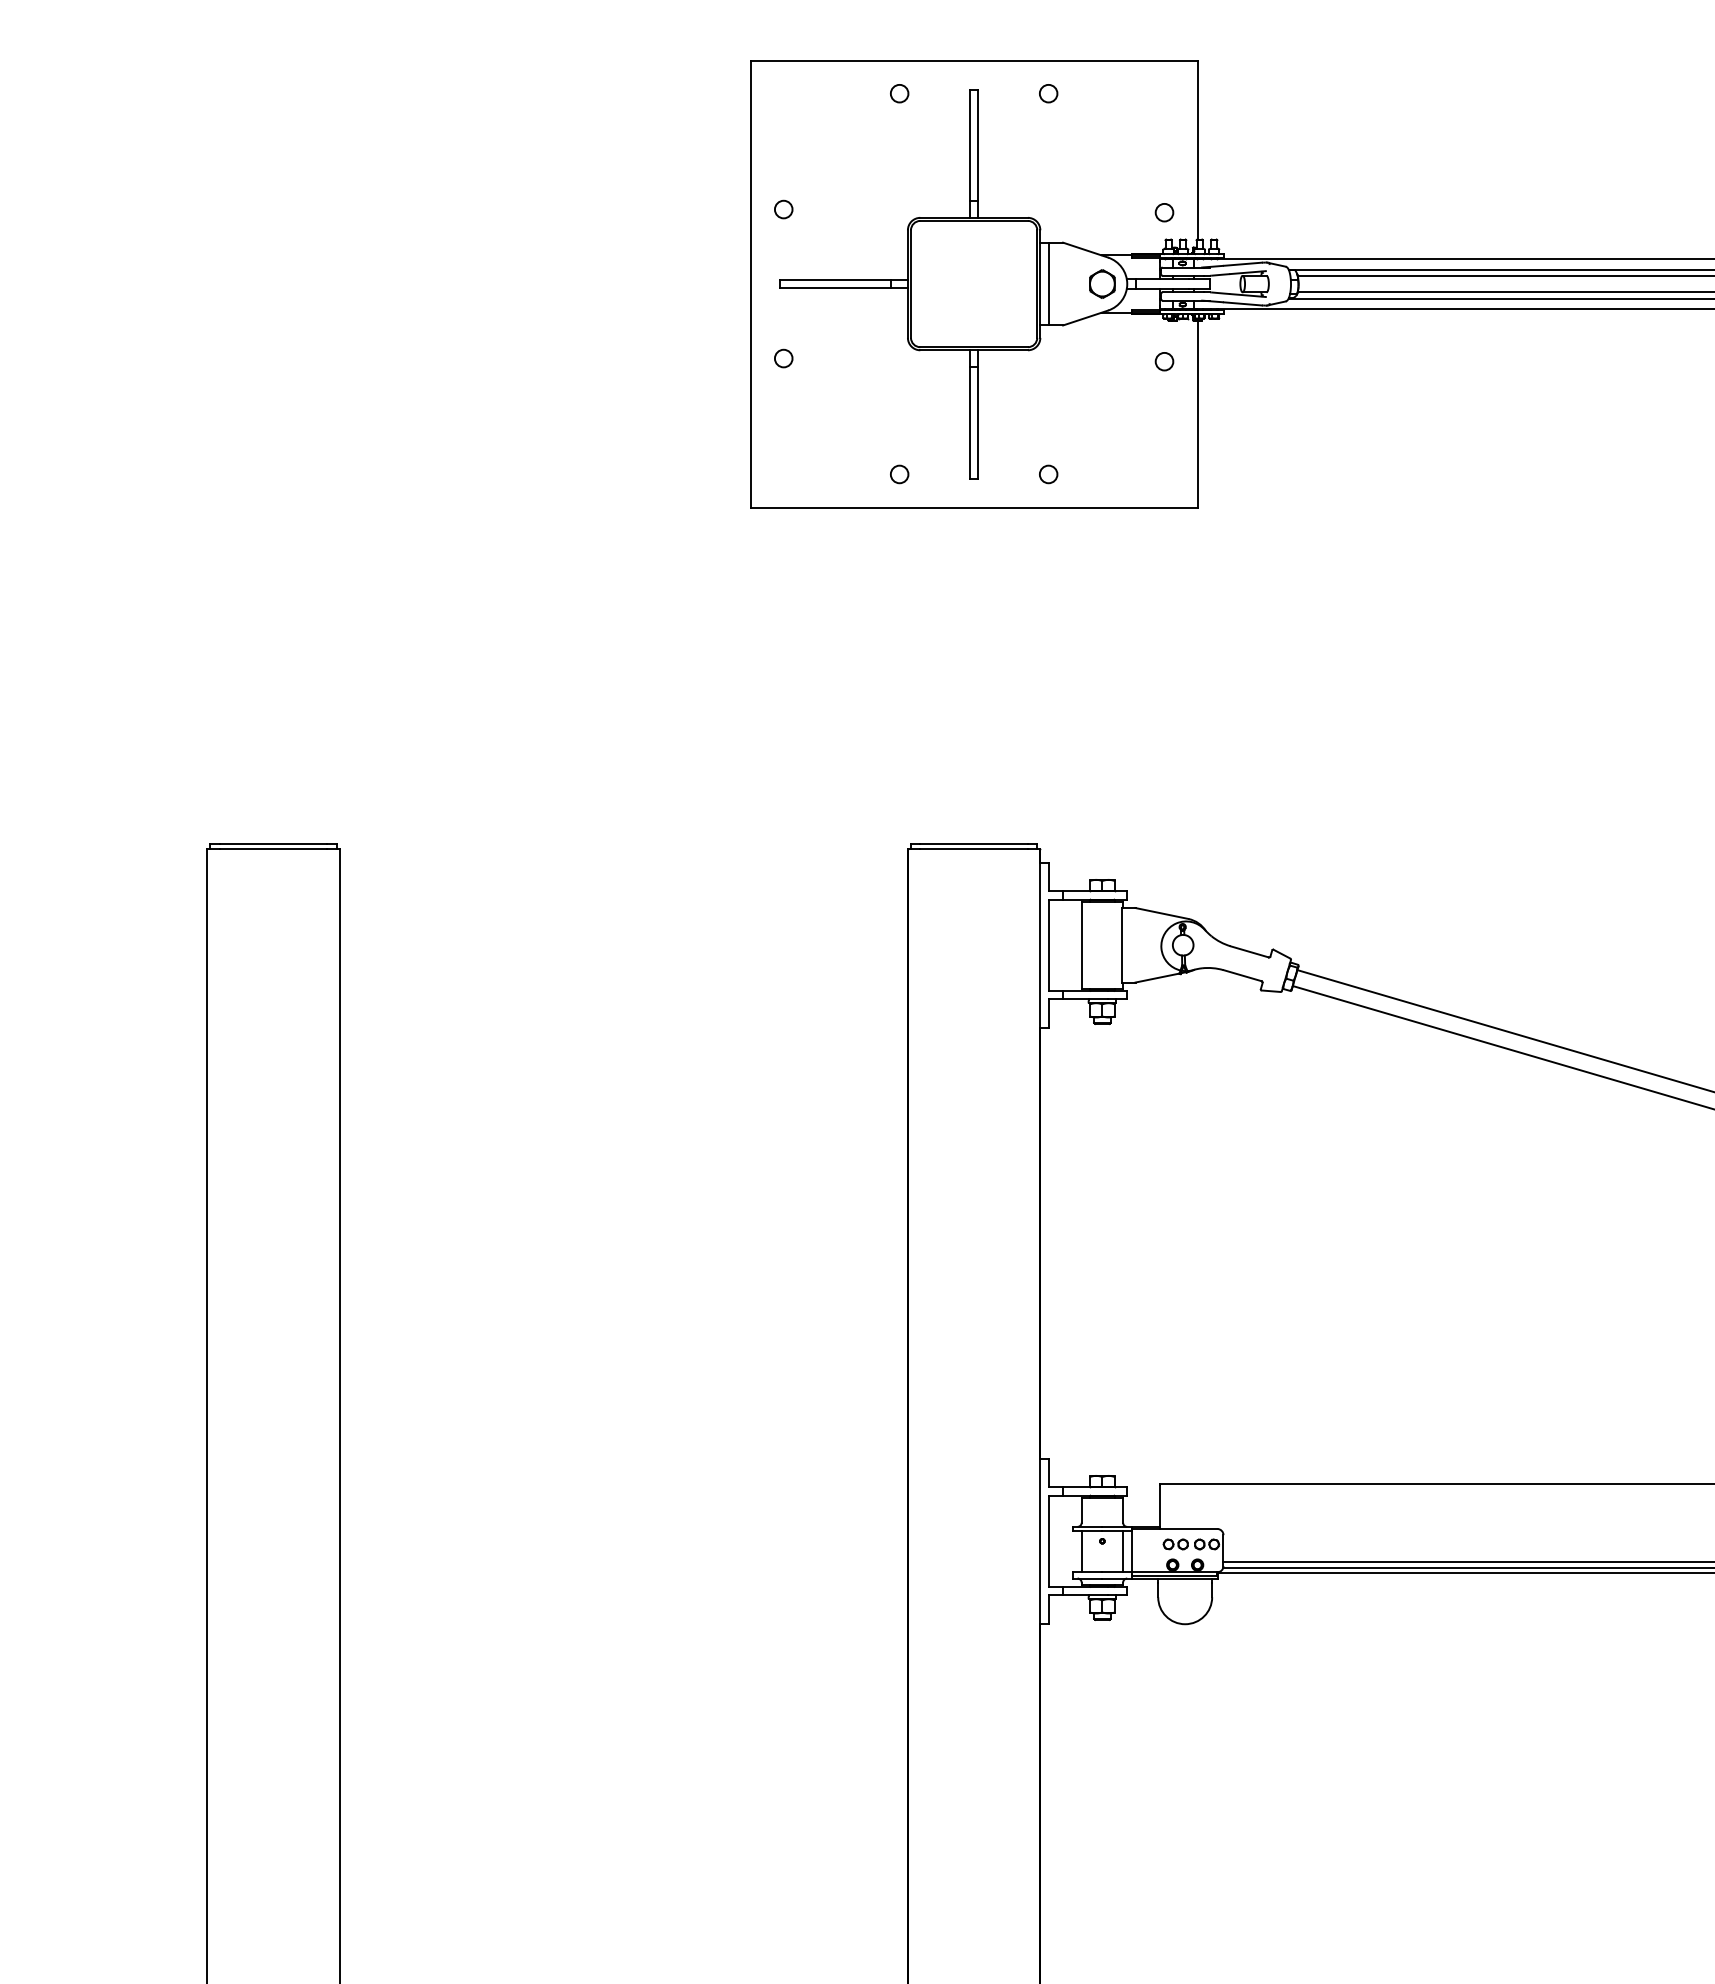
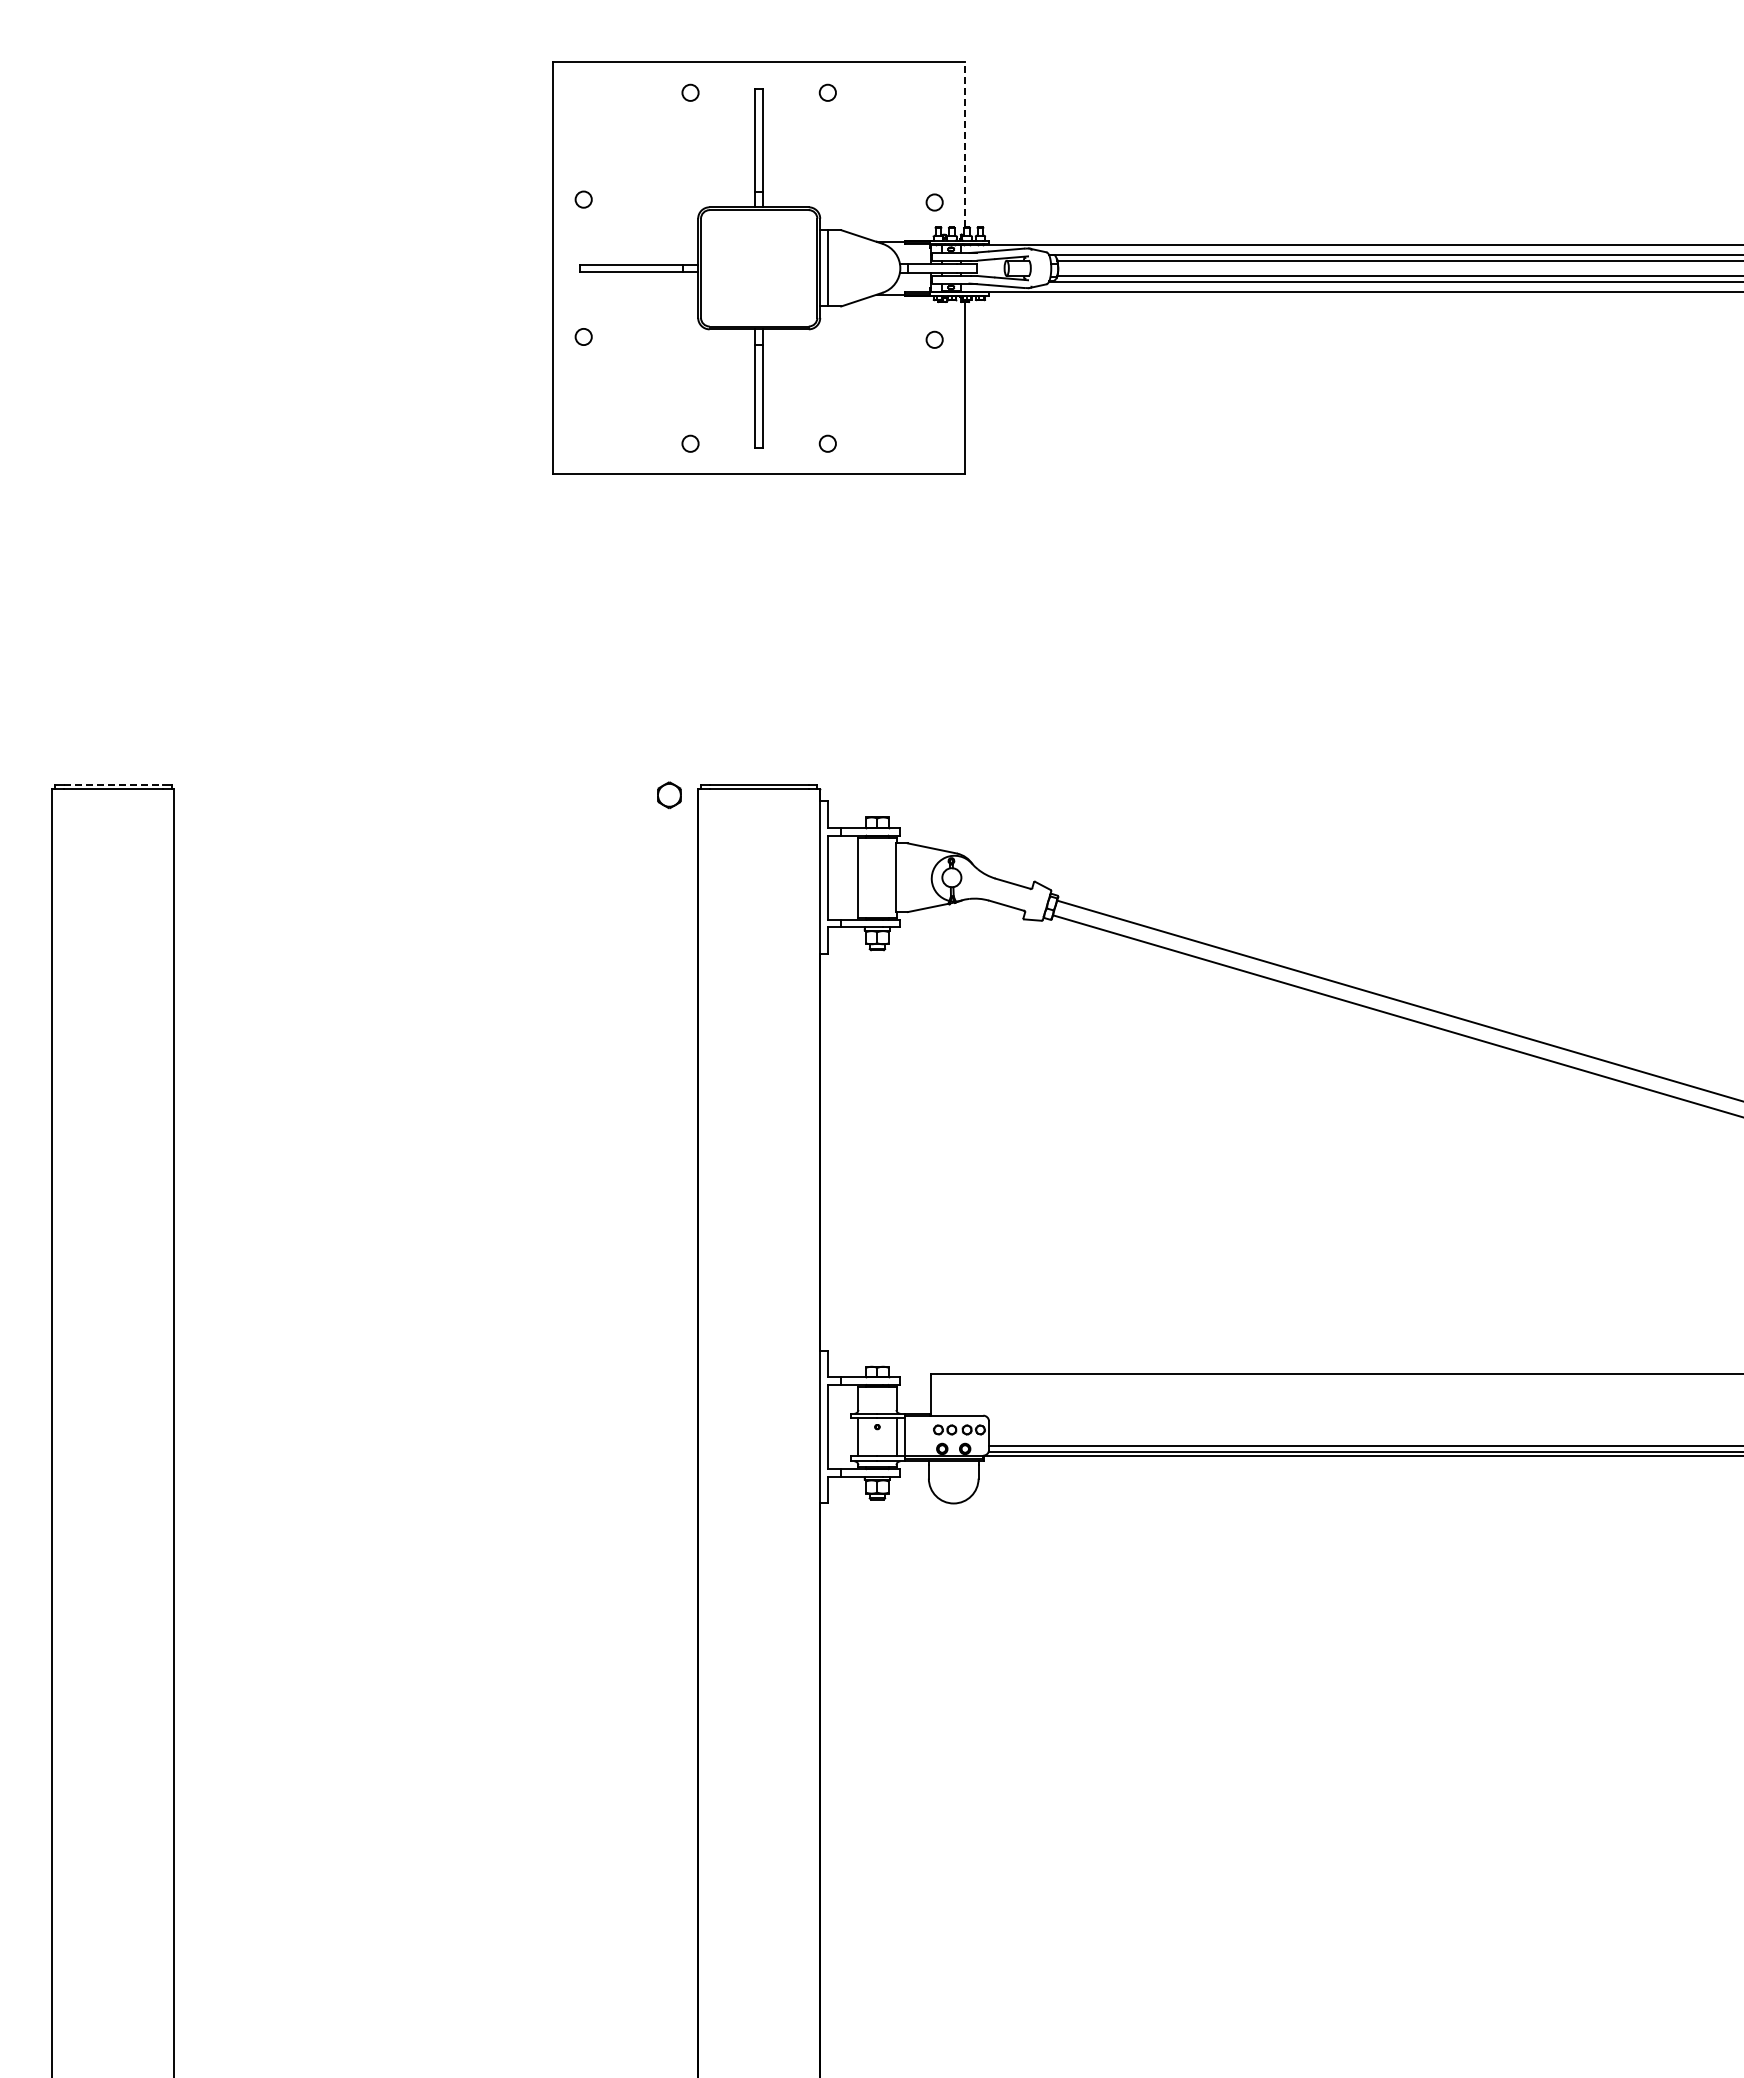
line: (1197, 149) -> (965, 144), solid -> dashed
part: (1102, 284) -> (669, 795), moved
line: (273, 844) -> (113, 784), solid -> dashed

